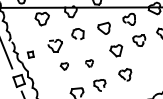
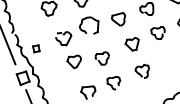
part: (77, 33) -> (88, 24), size x1.43
part: (89, 63) -> (102, 58), size x1.67
part: (64, 66) -> (74, 62), size x1.67

